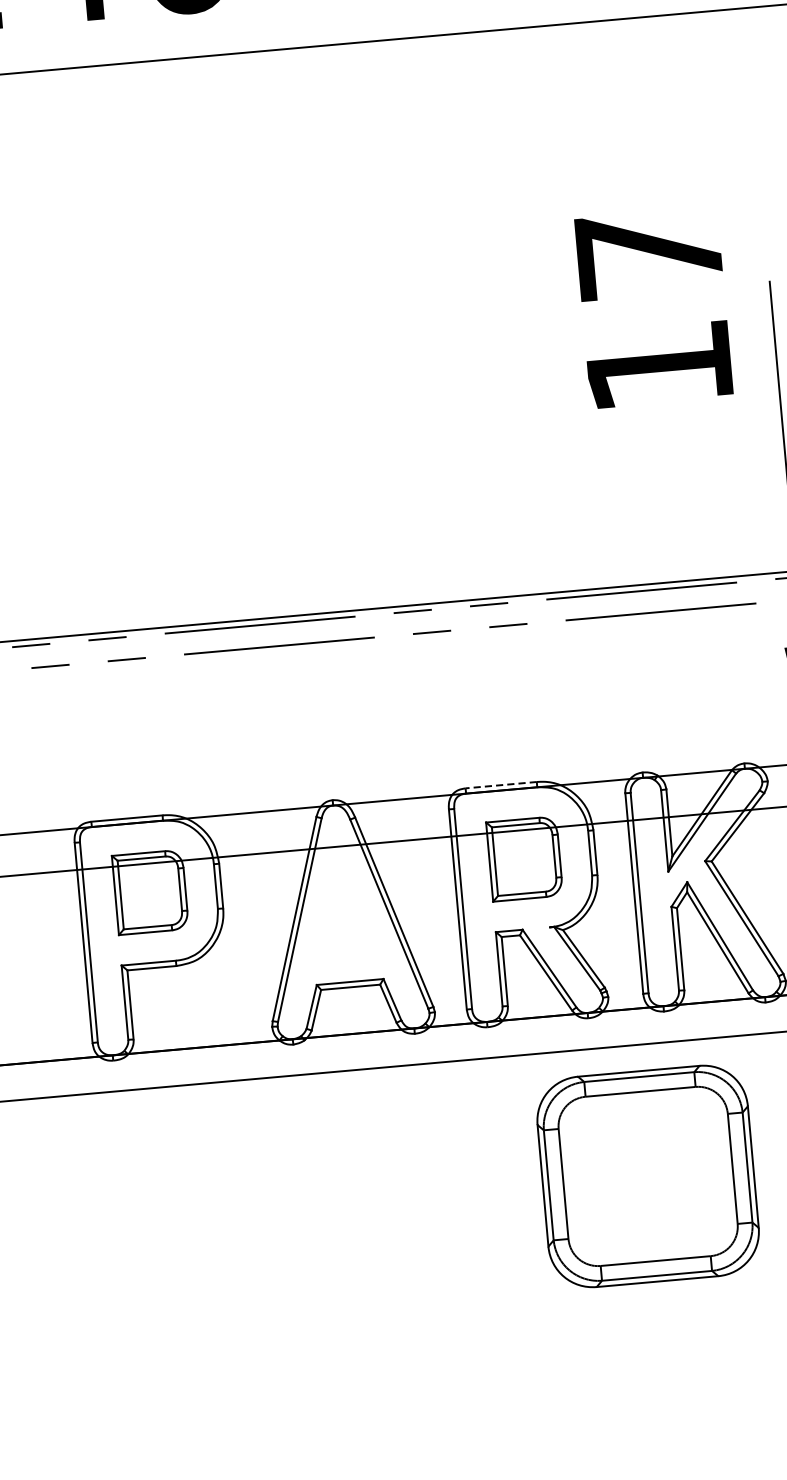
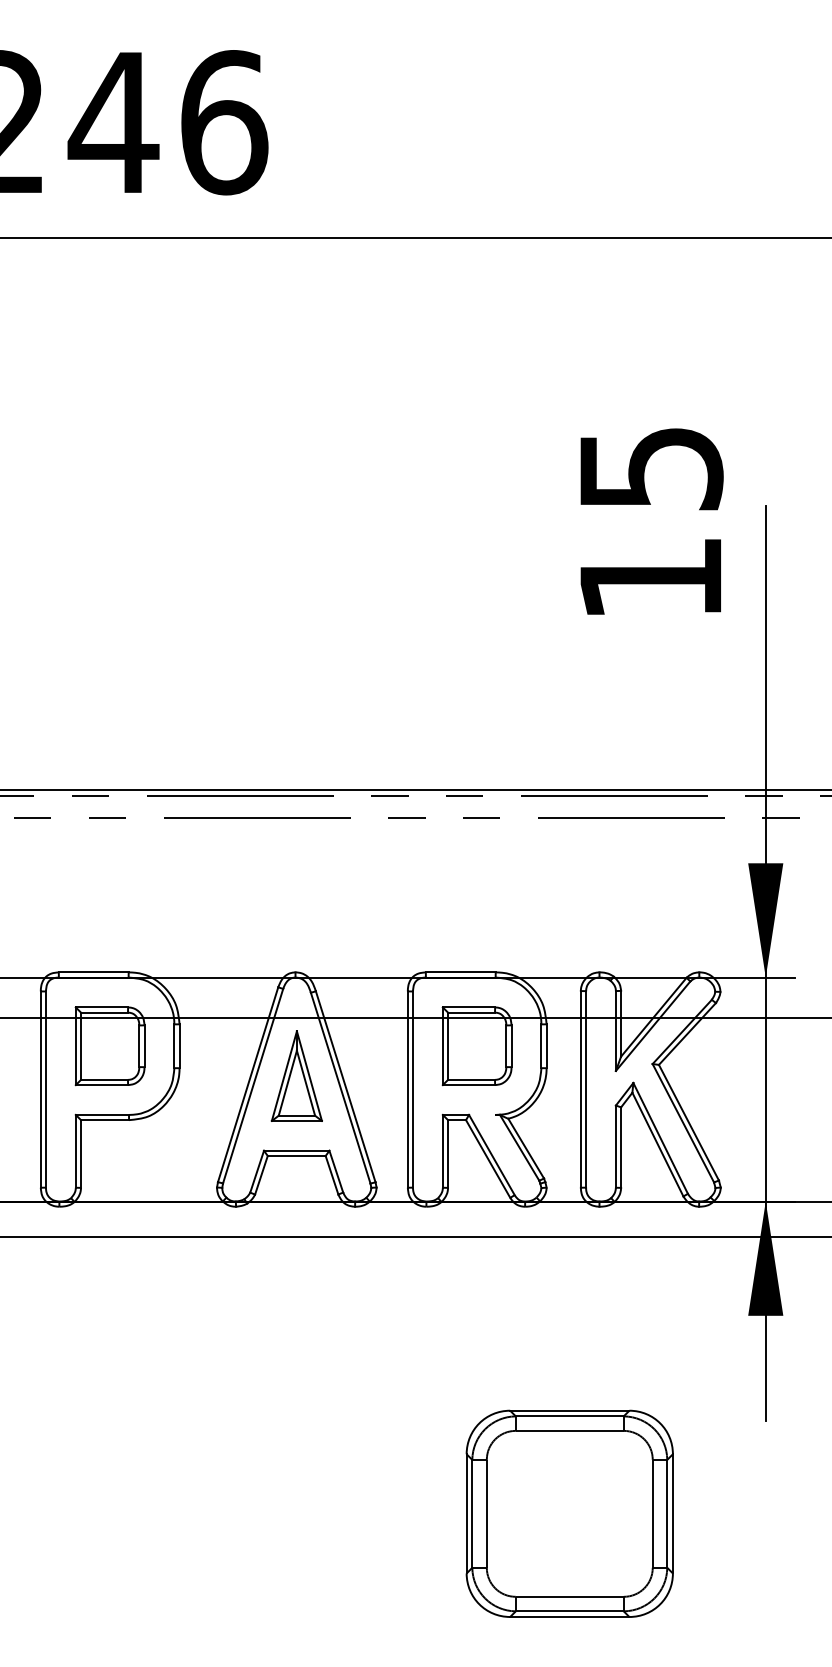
text: (649, 255) -> (651, 469), 17 -> 15
line: (500, 785) -> (460, 972), dashed -> solid
part: (343, 905) -> (296, 1075), added
part: (647, 1176) -> (569, 1513), moved

